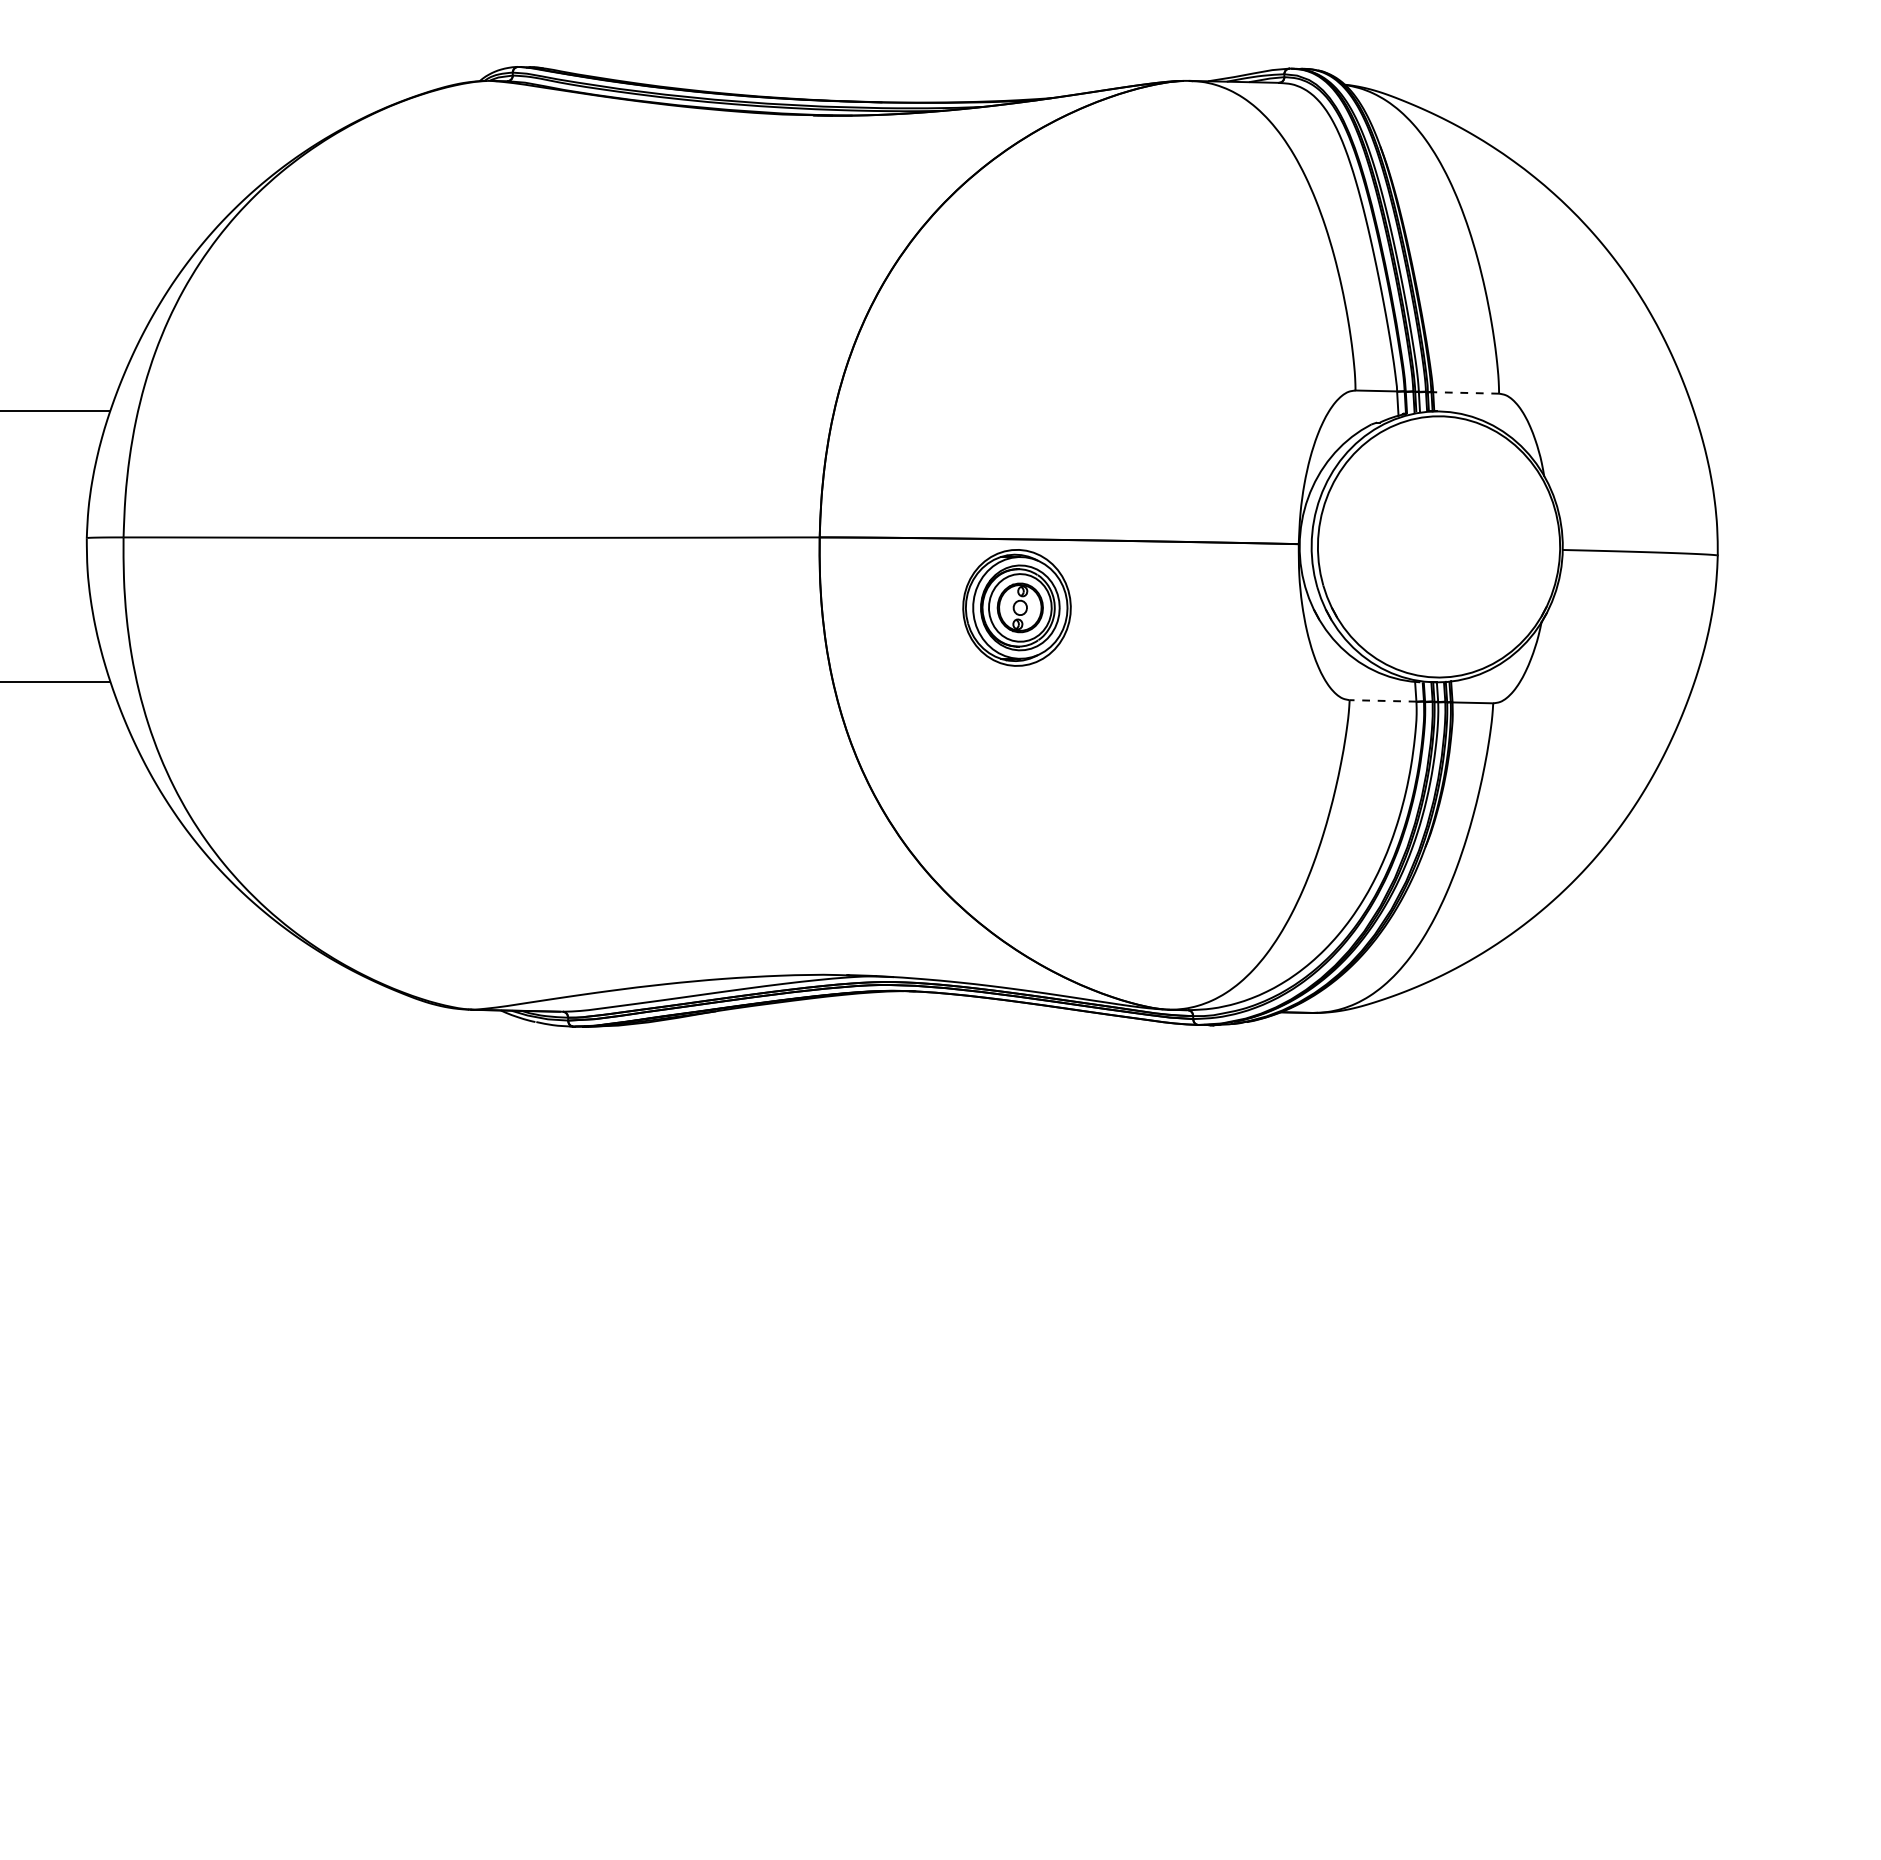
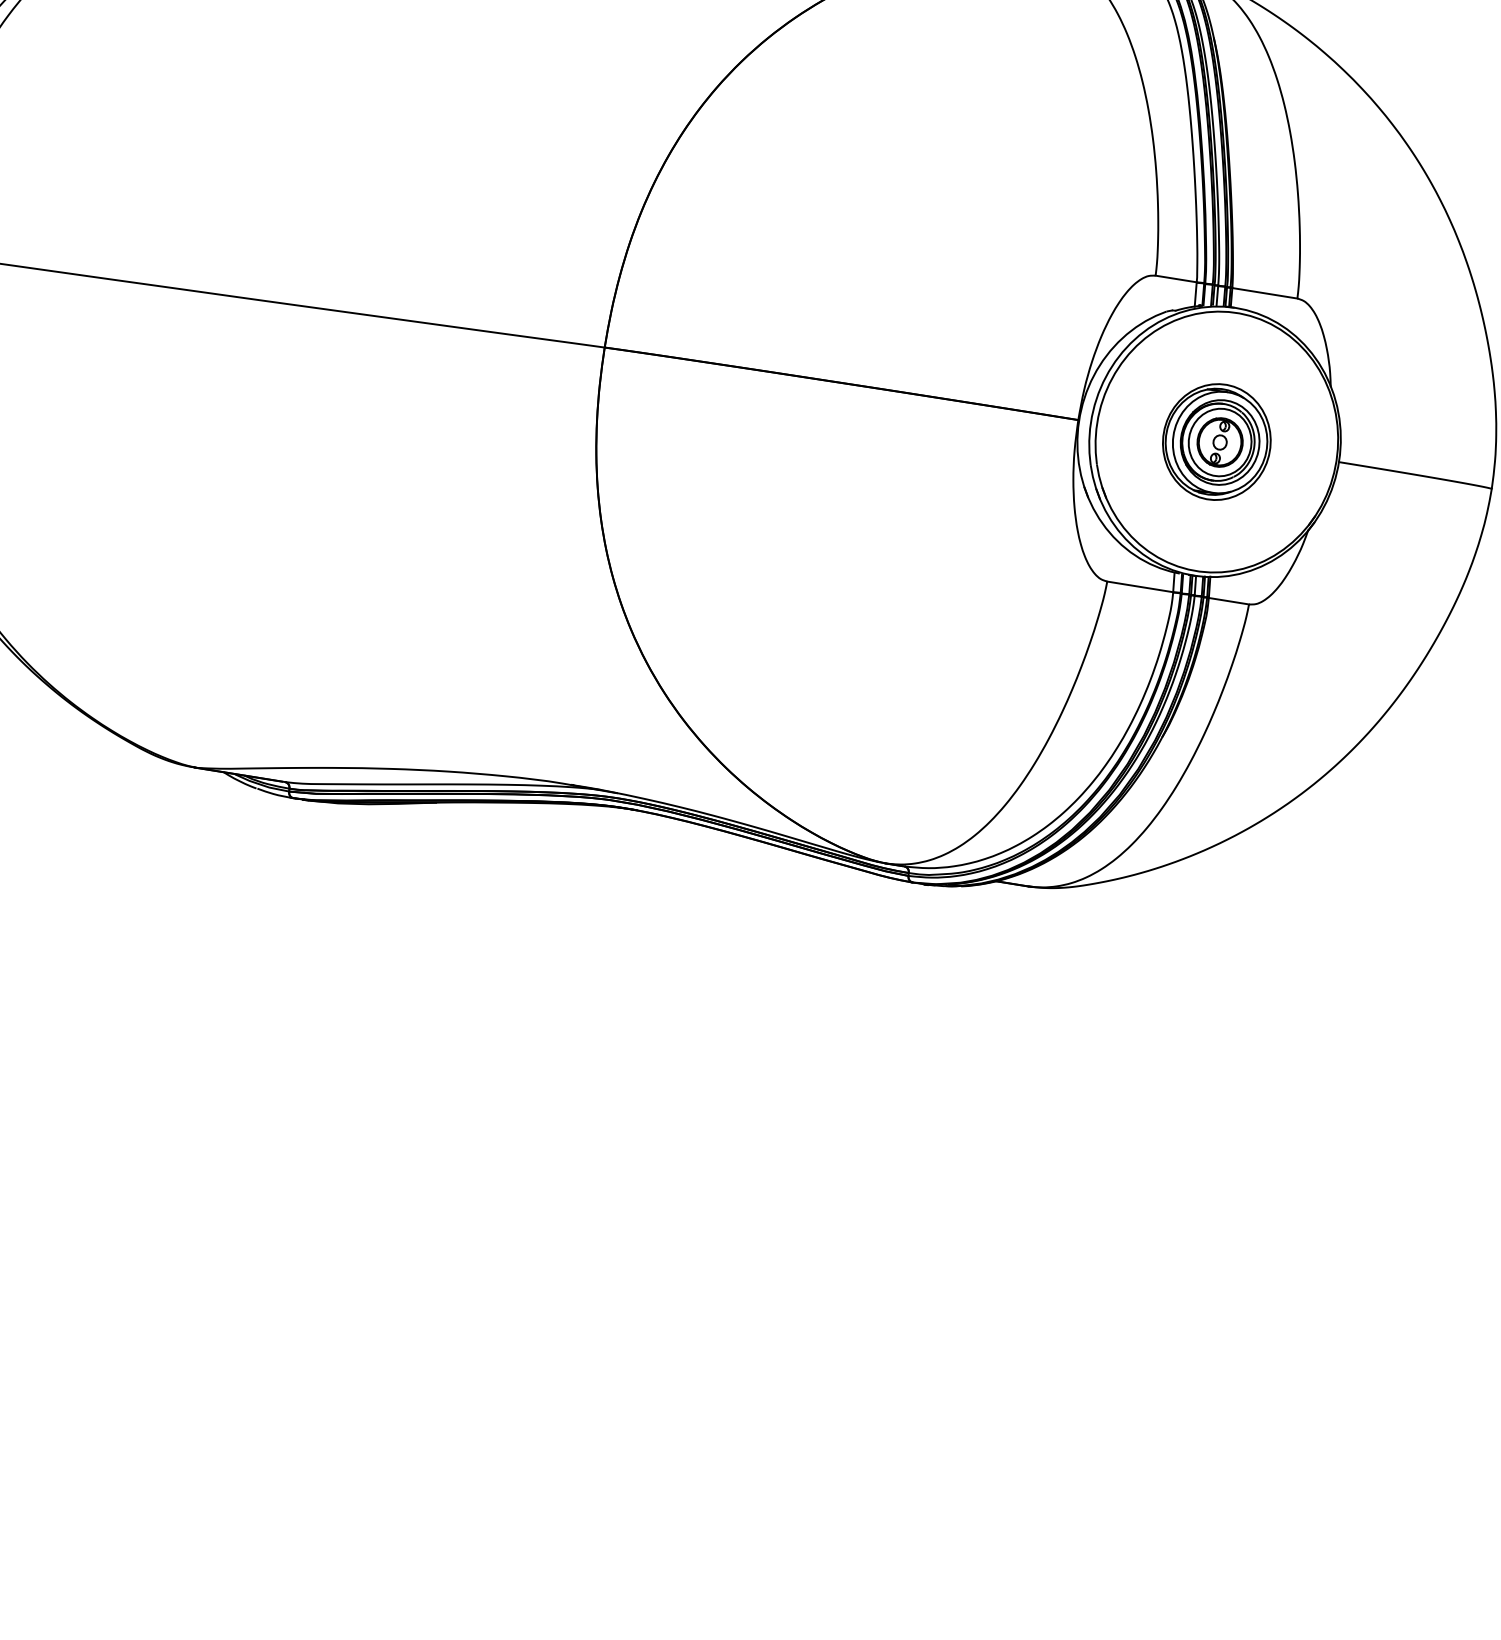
line: (1466, 392) -> (1265, 292), dashed -> solid
part: (1016, 607) -> (1216, 441), moved
line: (1382, 700) -> (1139, 586), dashed -> solid

